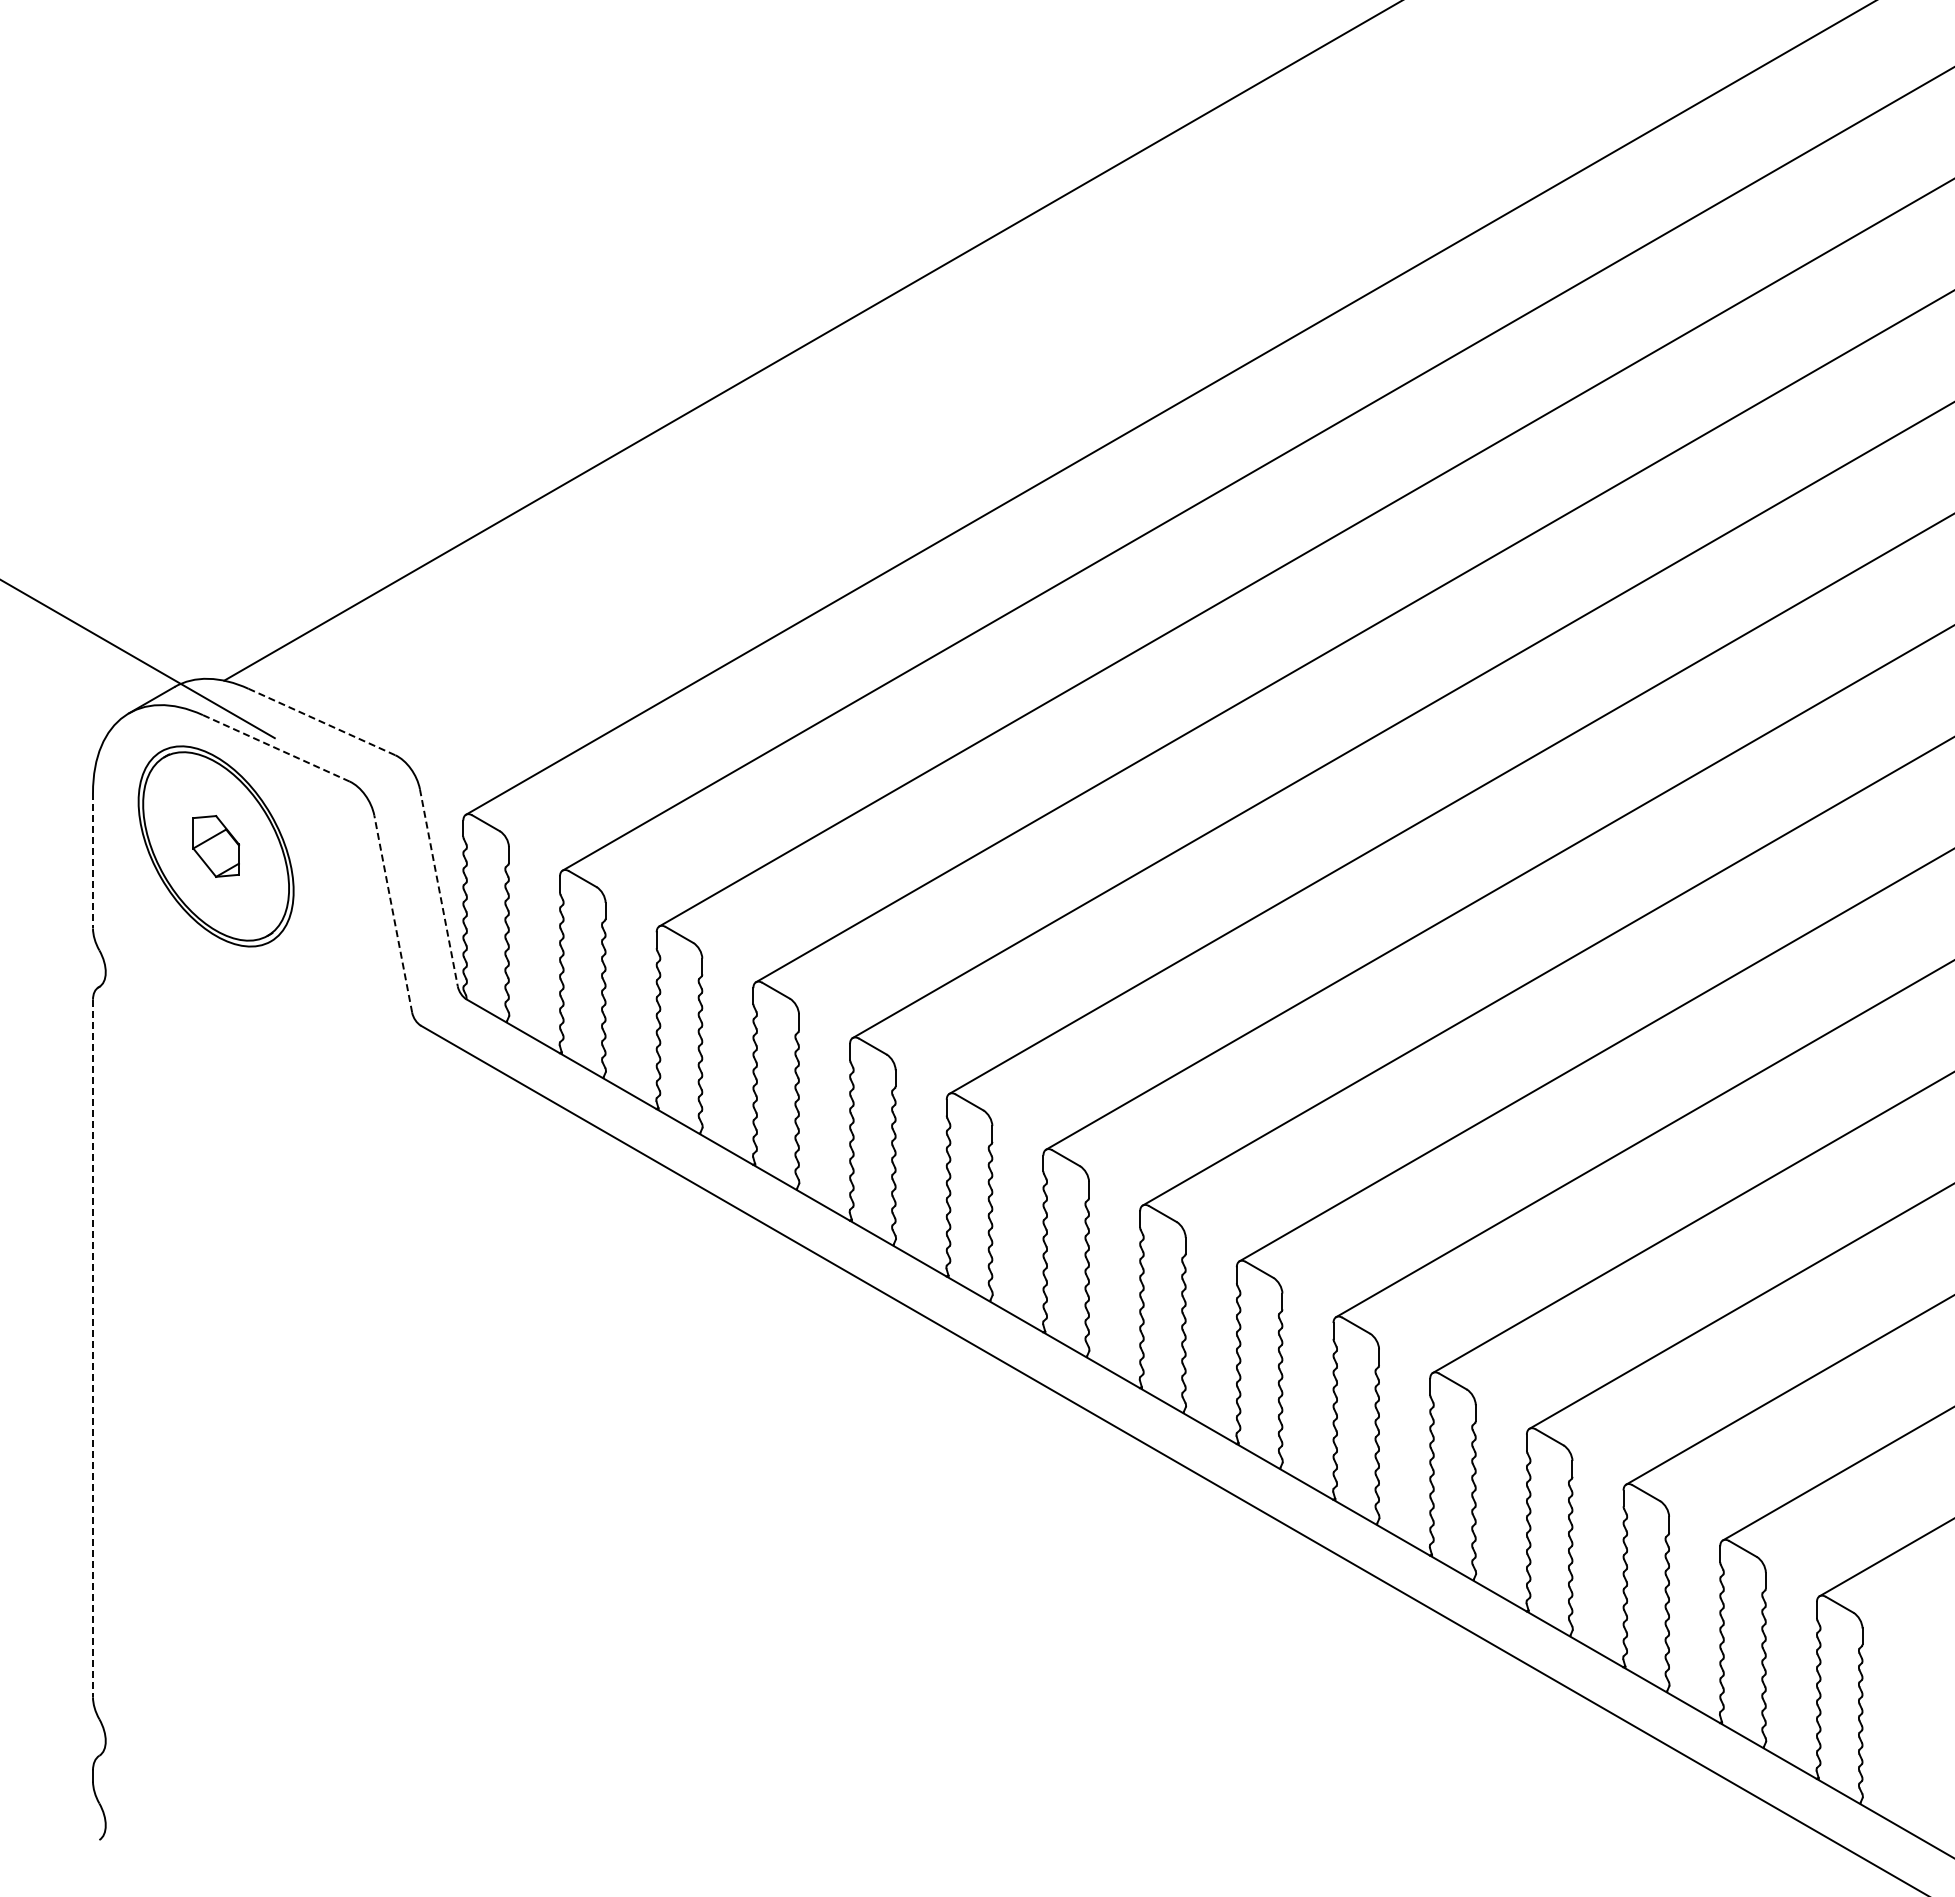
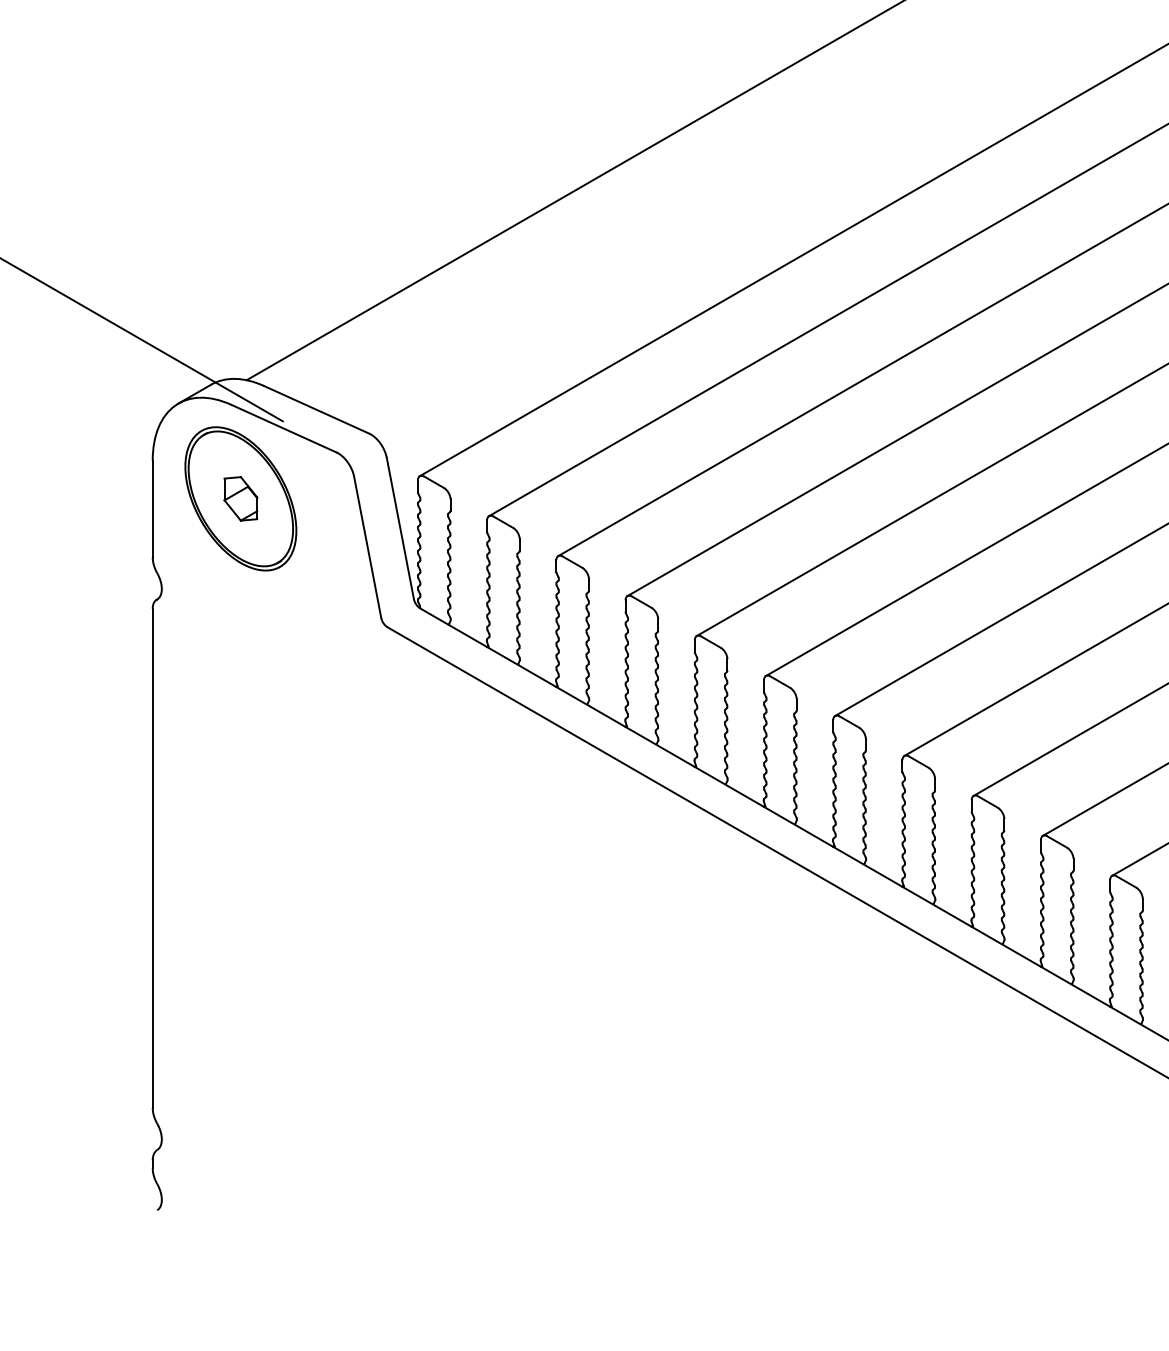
line: (321, 722) -> (316, 410), dashed -> solid
line: (276, 748) -> (284, 428), dashed -> solid
line: (93, 860) -> (153, 508), dashed -> solid
line: (438, 888) -> (400, 529), dashed -> solid
line: (393, 913) -> (367, 546), dashed -> solid
line: (93, 1348) -> (153, 858), dashed -> solid

